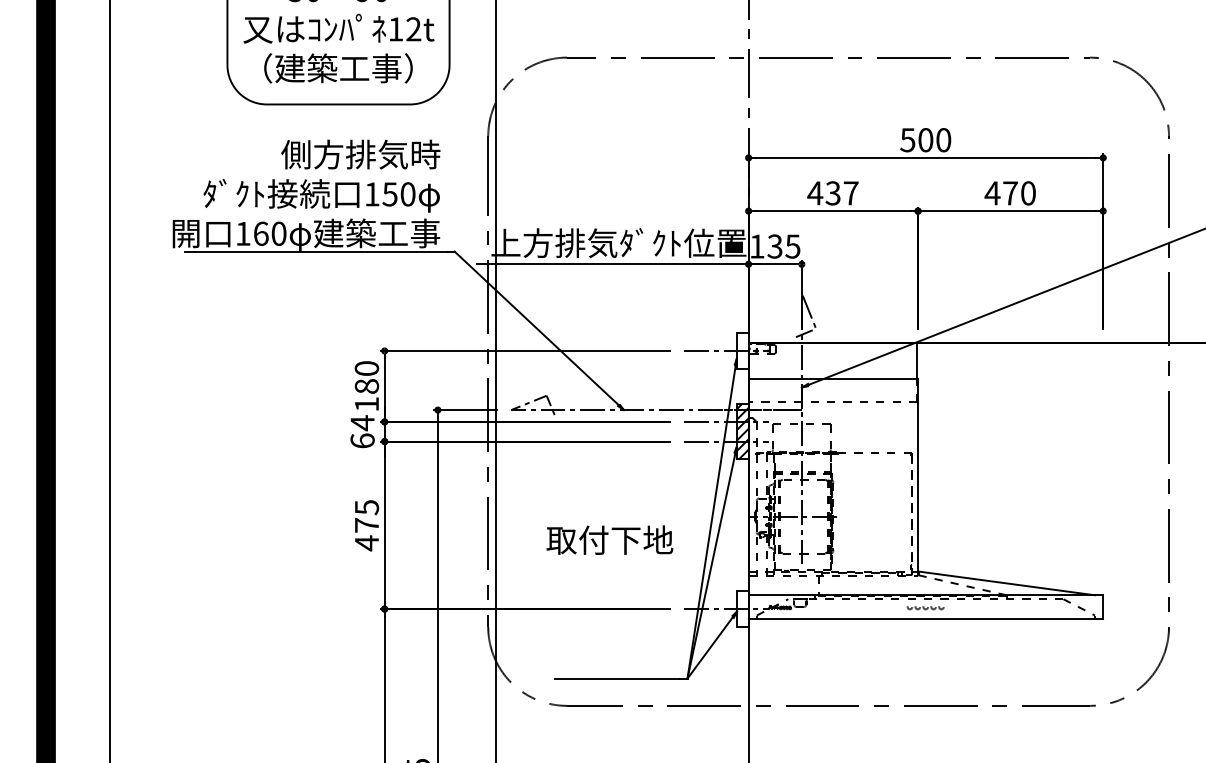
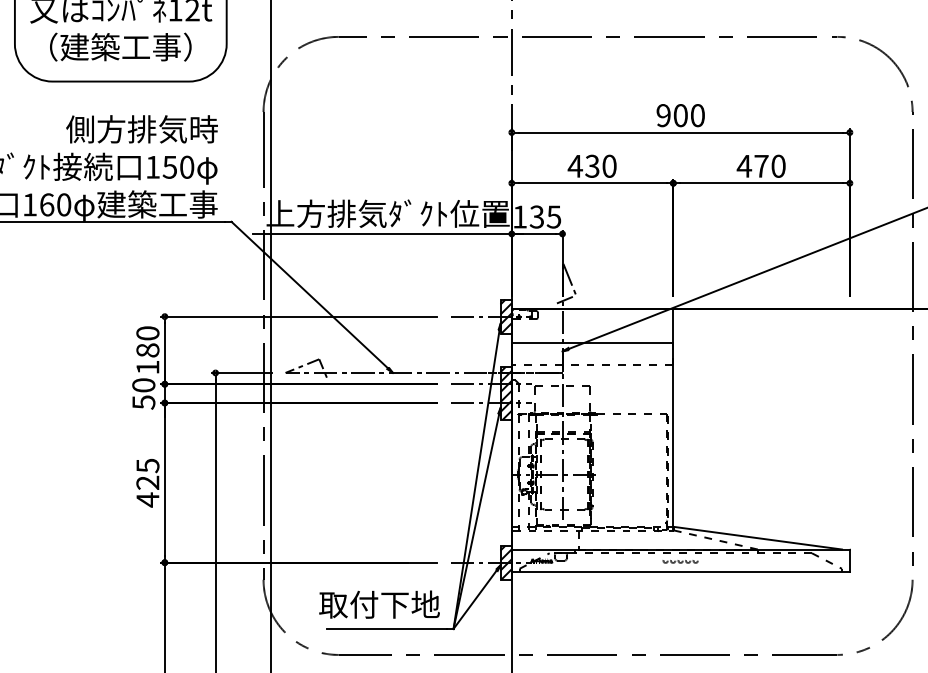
text: (907, 140) -> (663, 115), 500 -> 900
text: (850, 193) -> (608, 166), 437 -> 430
hatch: (742, 350) -> (505, 316), added
text: (362, 431) -> (143, 393), 64 -> 50
text: (366, 525) -> (147, 482), 475 -> 425
text: (609, 539) -> (379, 604), moved
hatch: (742, 608) -> (505, 562), added

